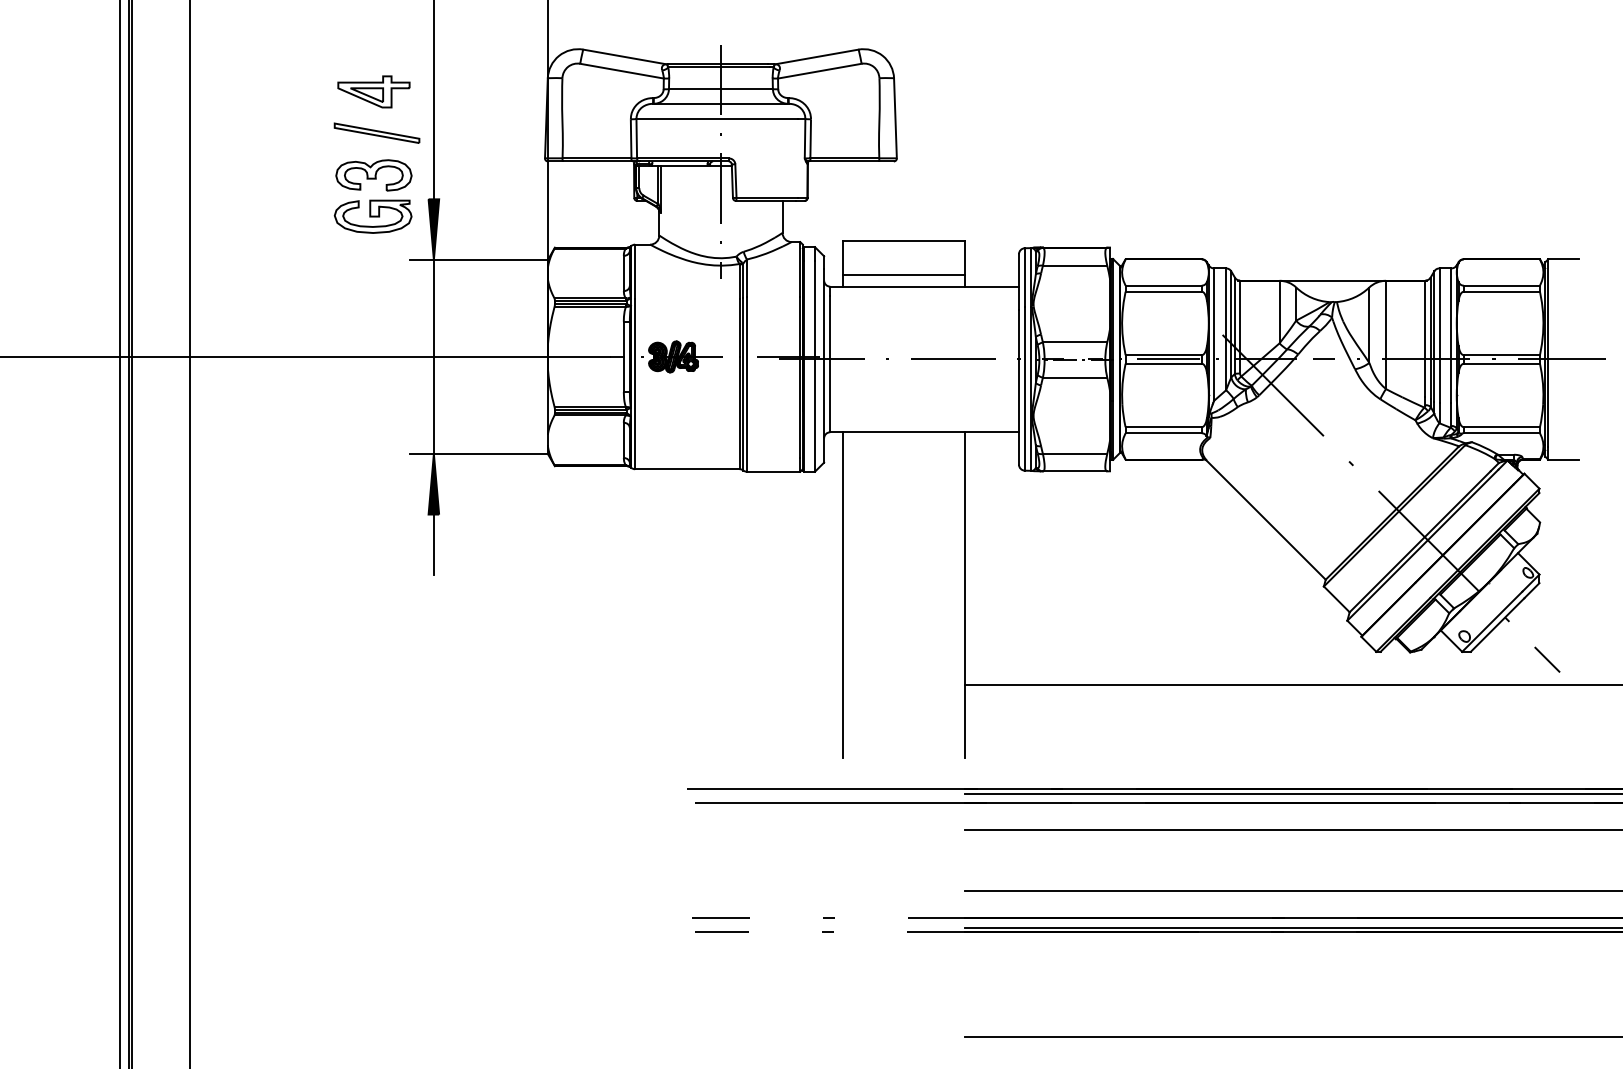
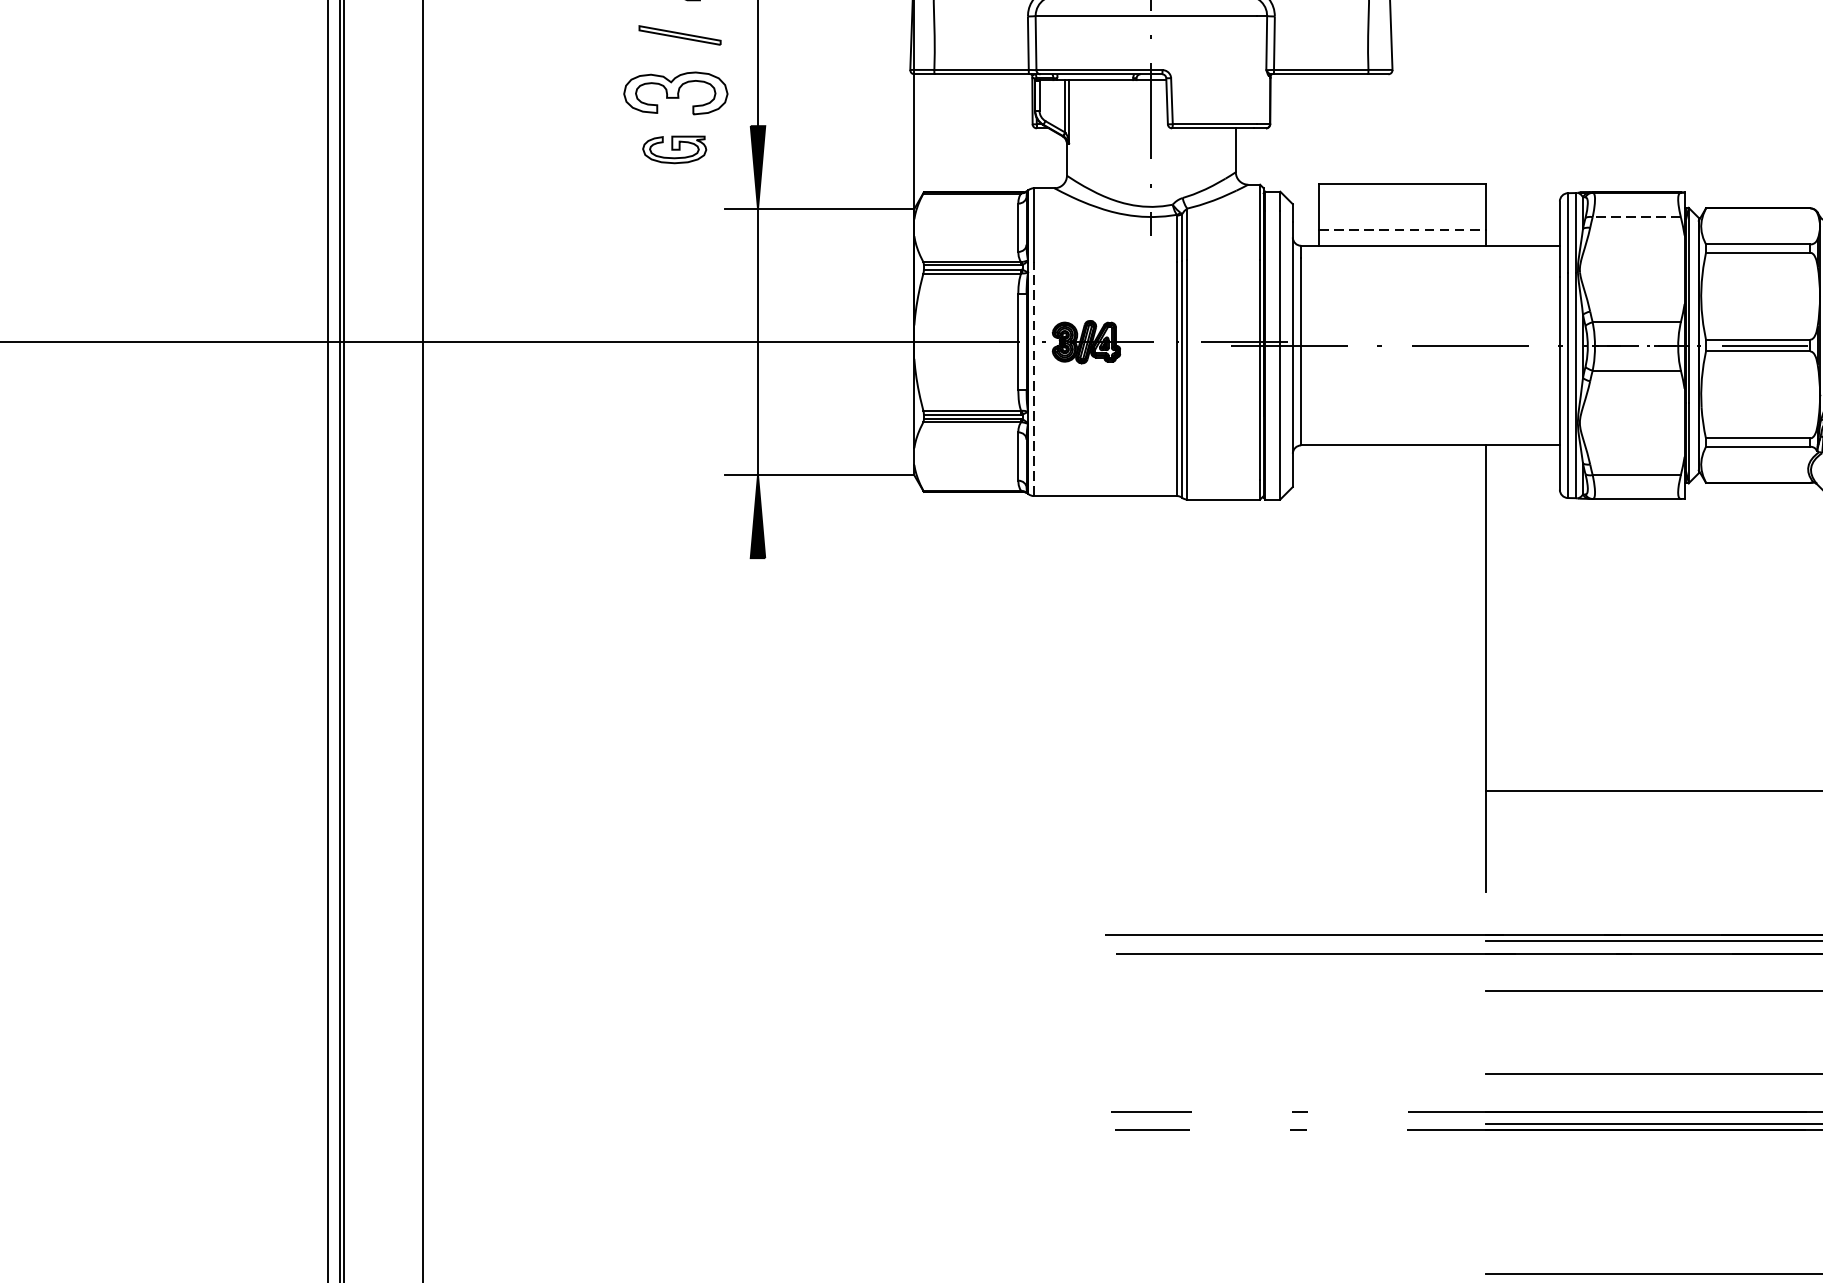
part: (376, 132) -> (679, 34), size x0.7
part: (372, 216) -> (673, 149), size x0.6
line: (1074, 265) -> (1635, 216), solid -> dashed
line: (904, 275) -> (1402, 230), solid -> dashed
line: (635, 383) -> (1034, 378), solid -> dashed
line: (433, 544) -> (757, 599), removed
line: (843, 594) -> (1319, 667), removed

